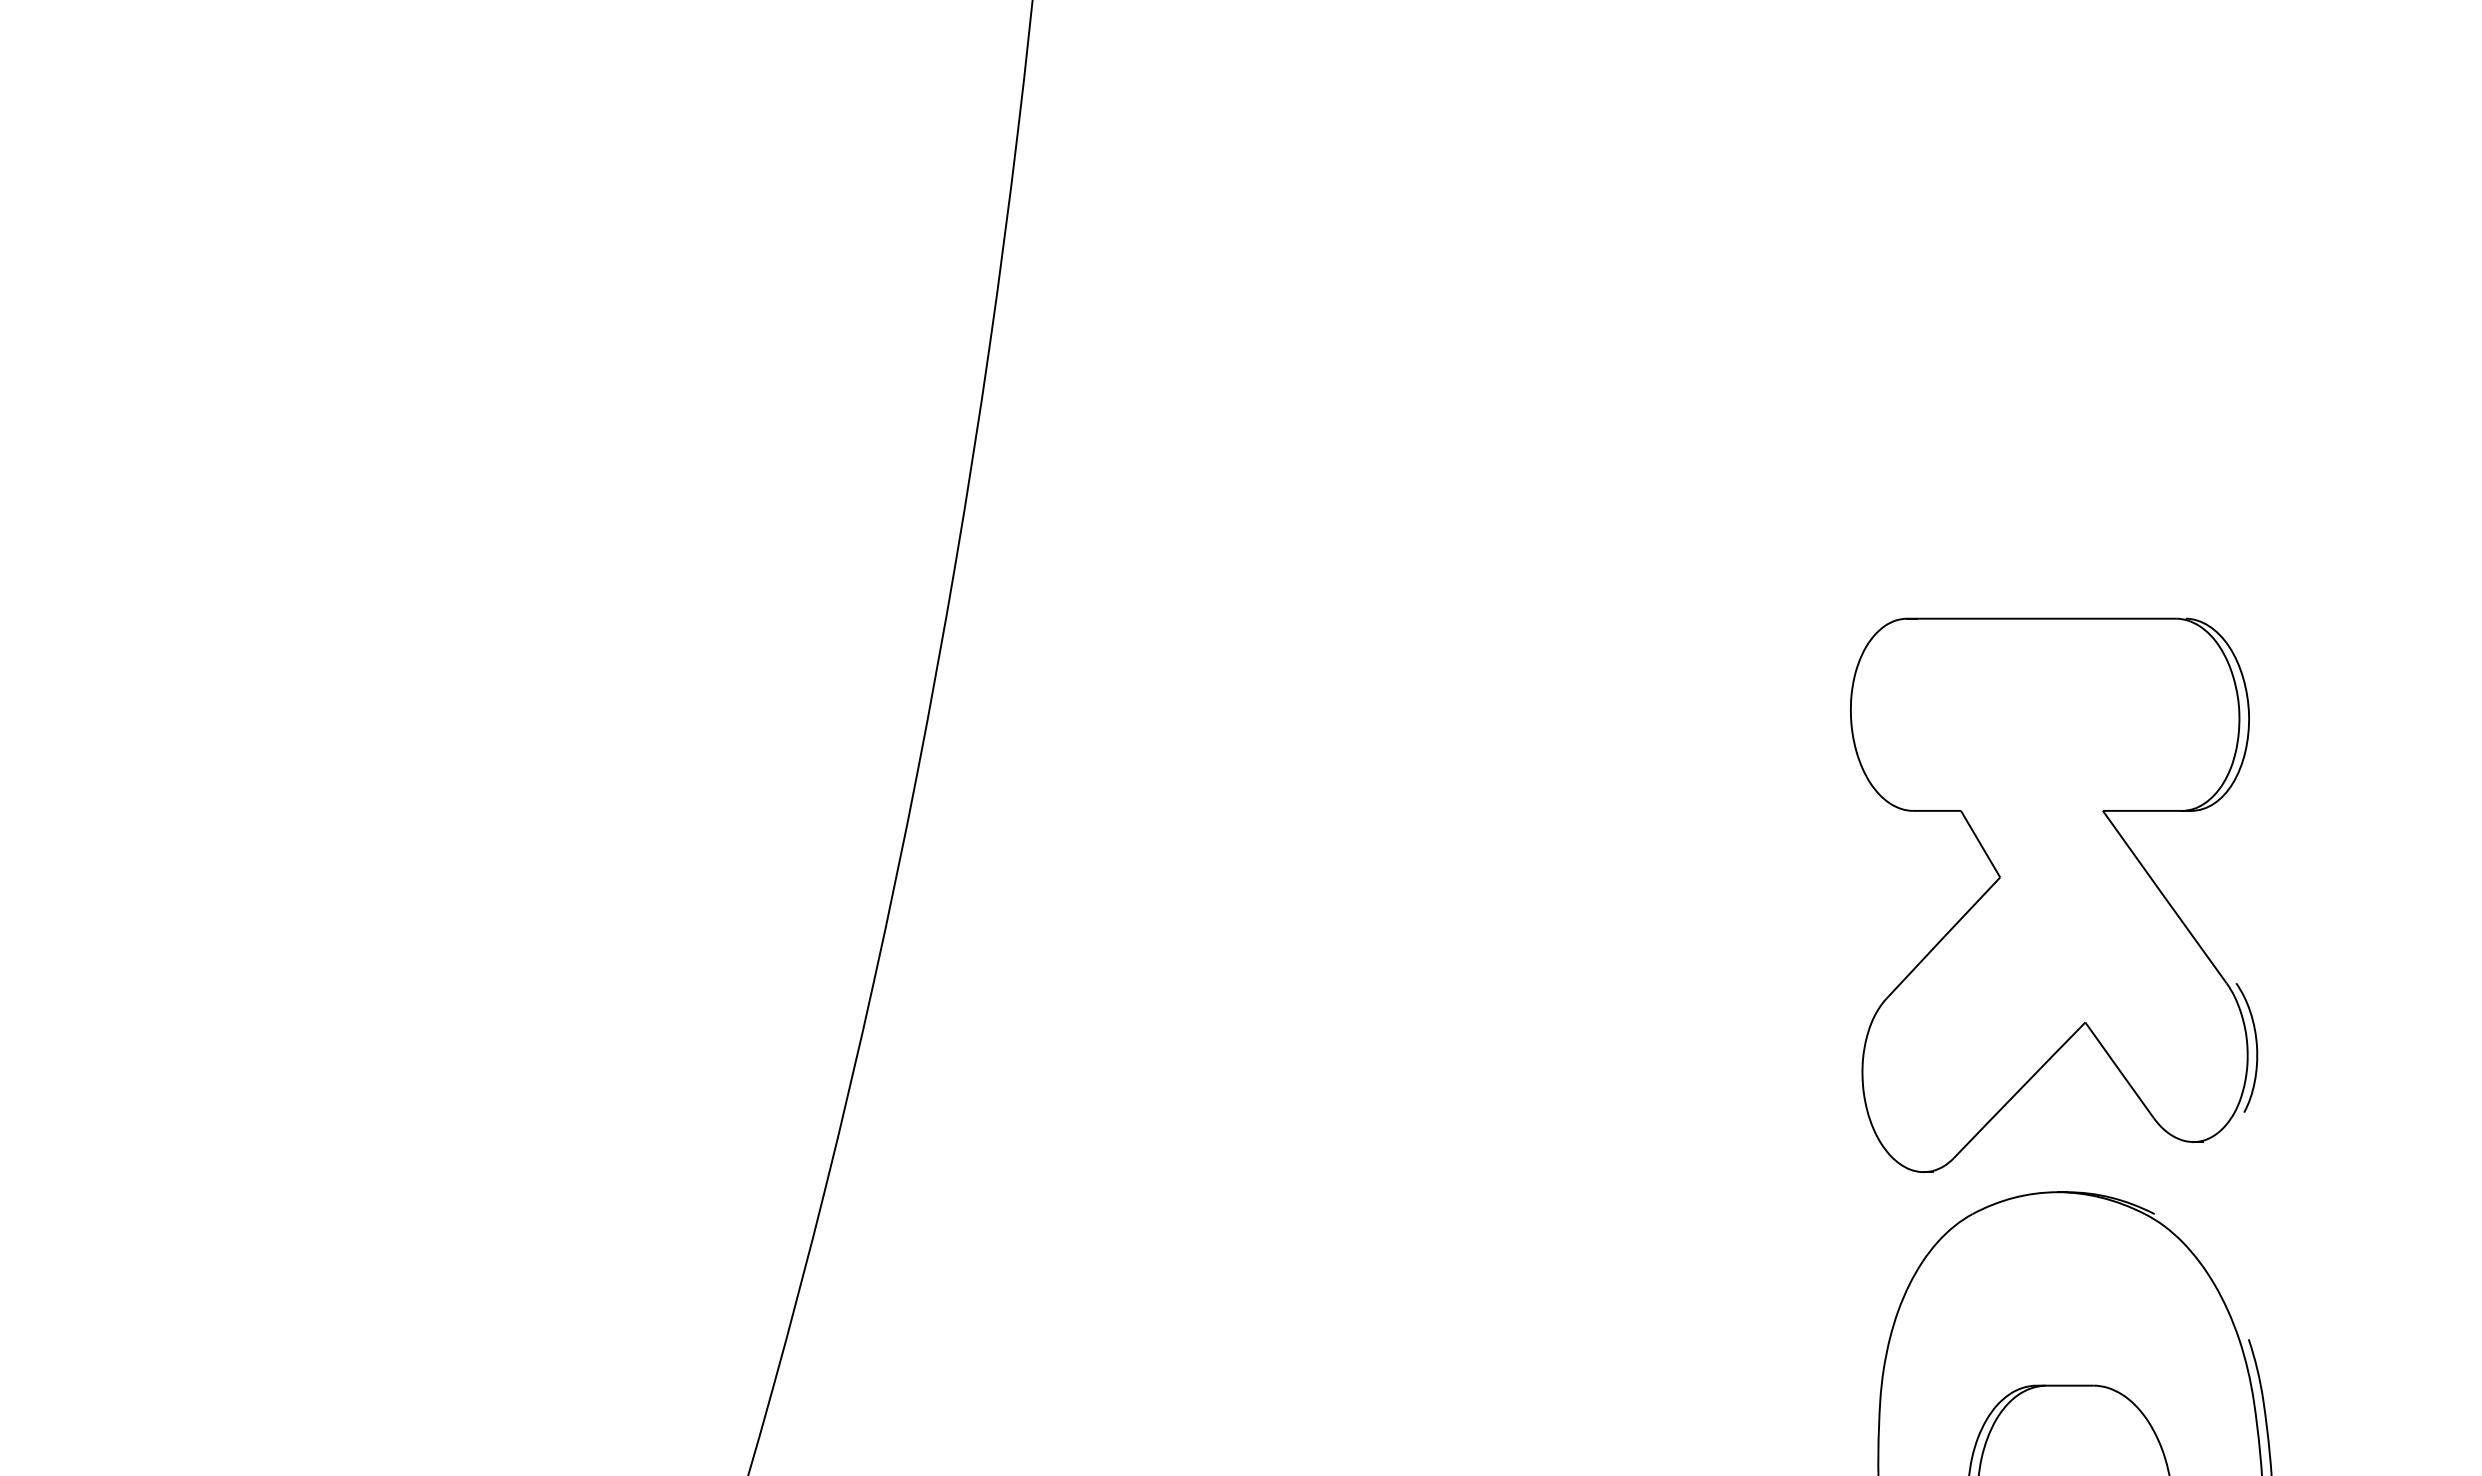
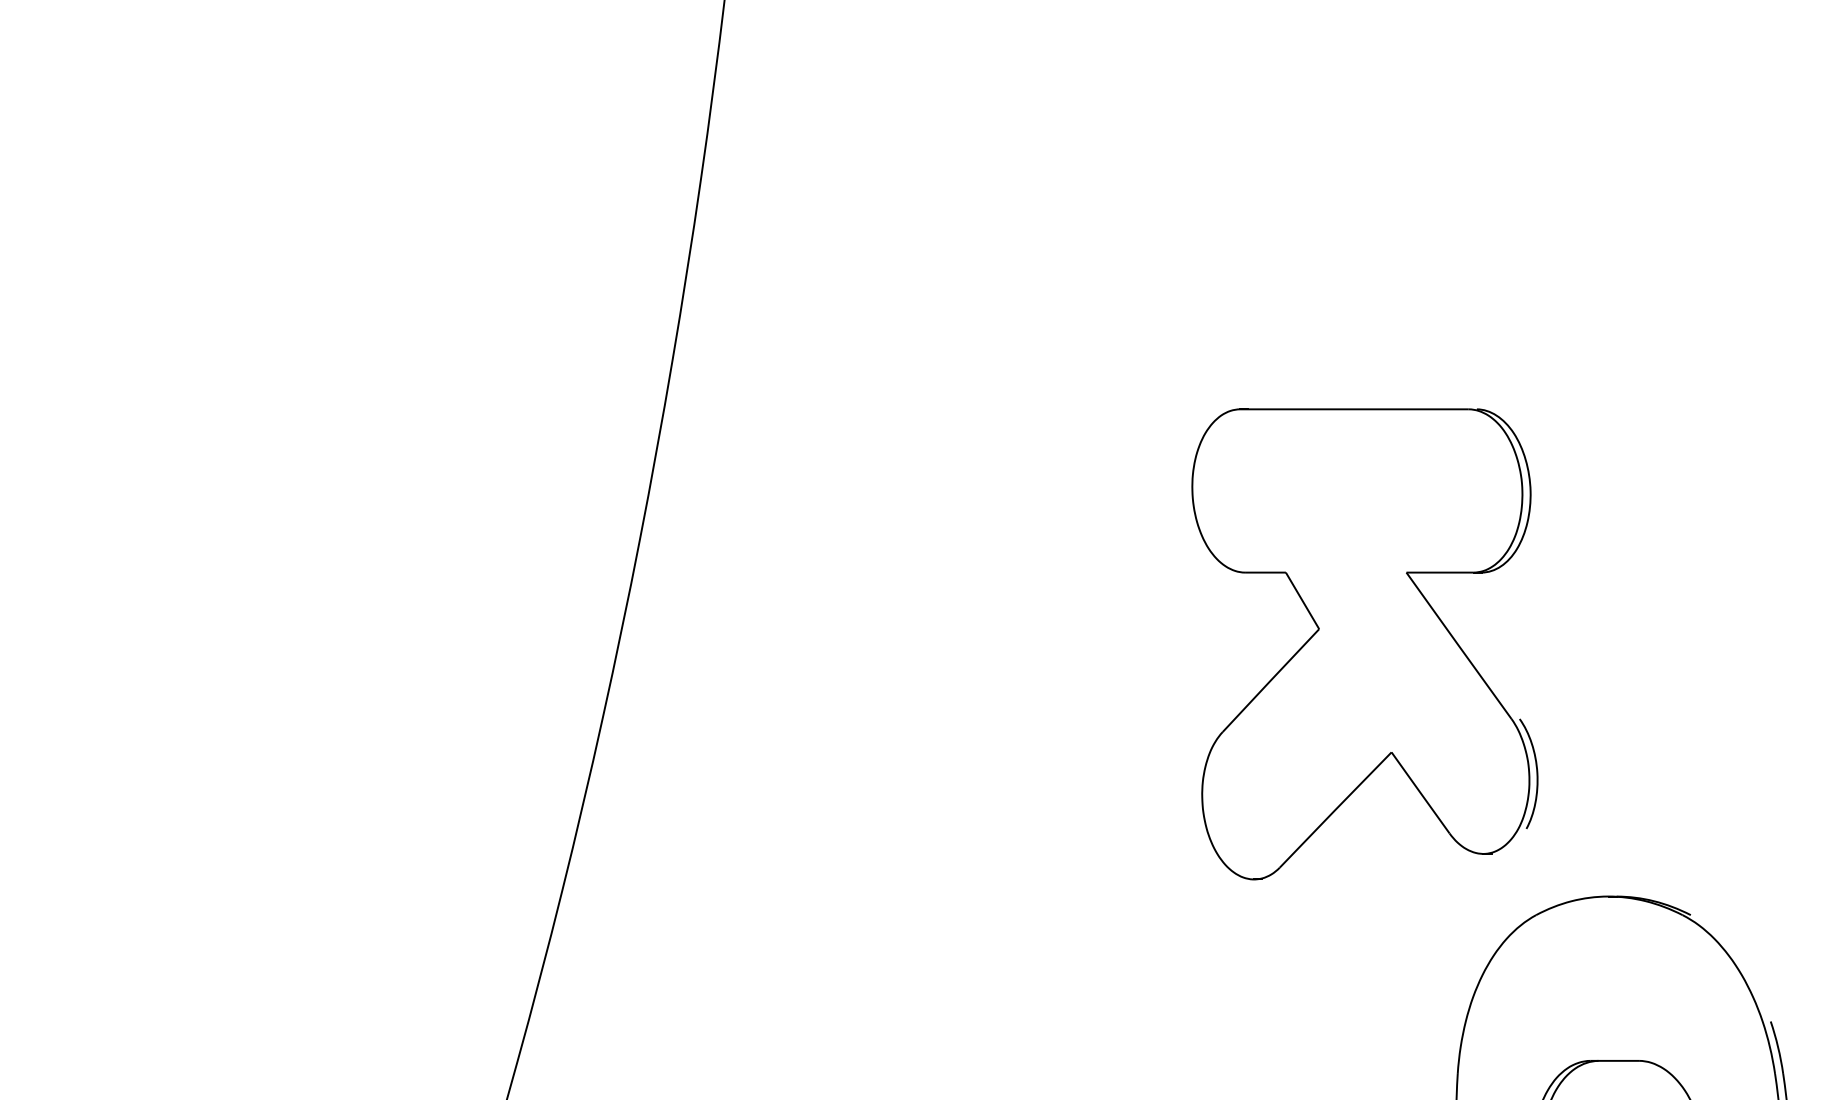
part: (2054, 894) -> (1365, 643), moved

